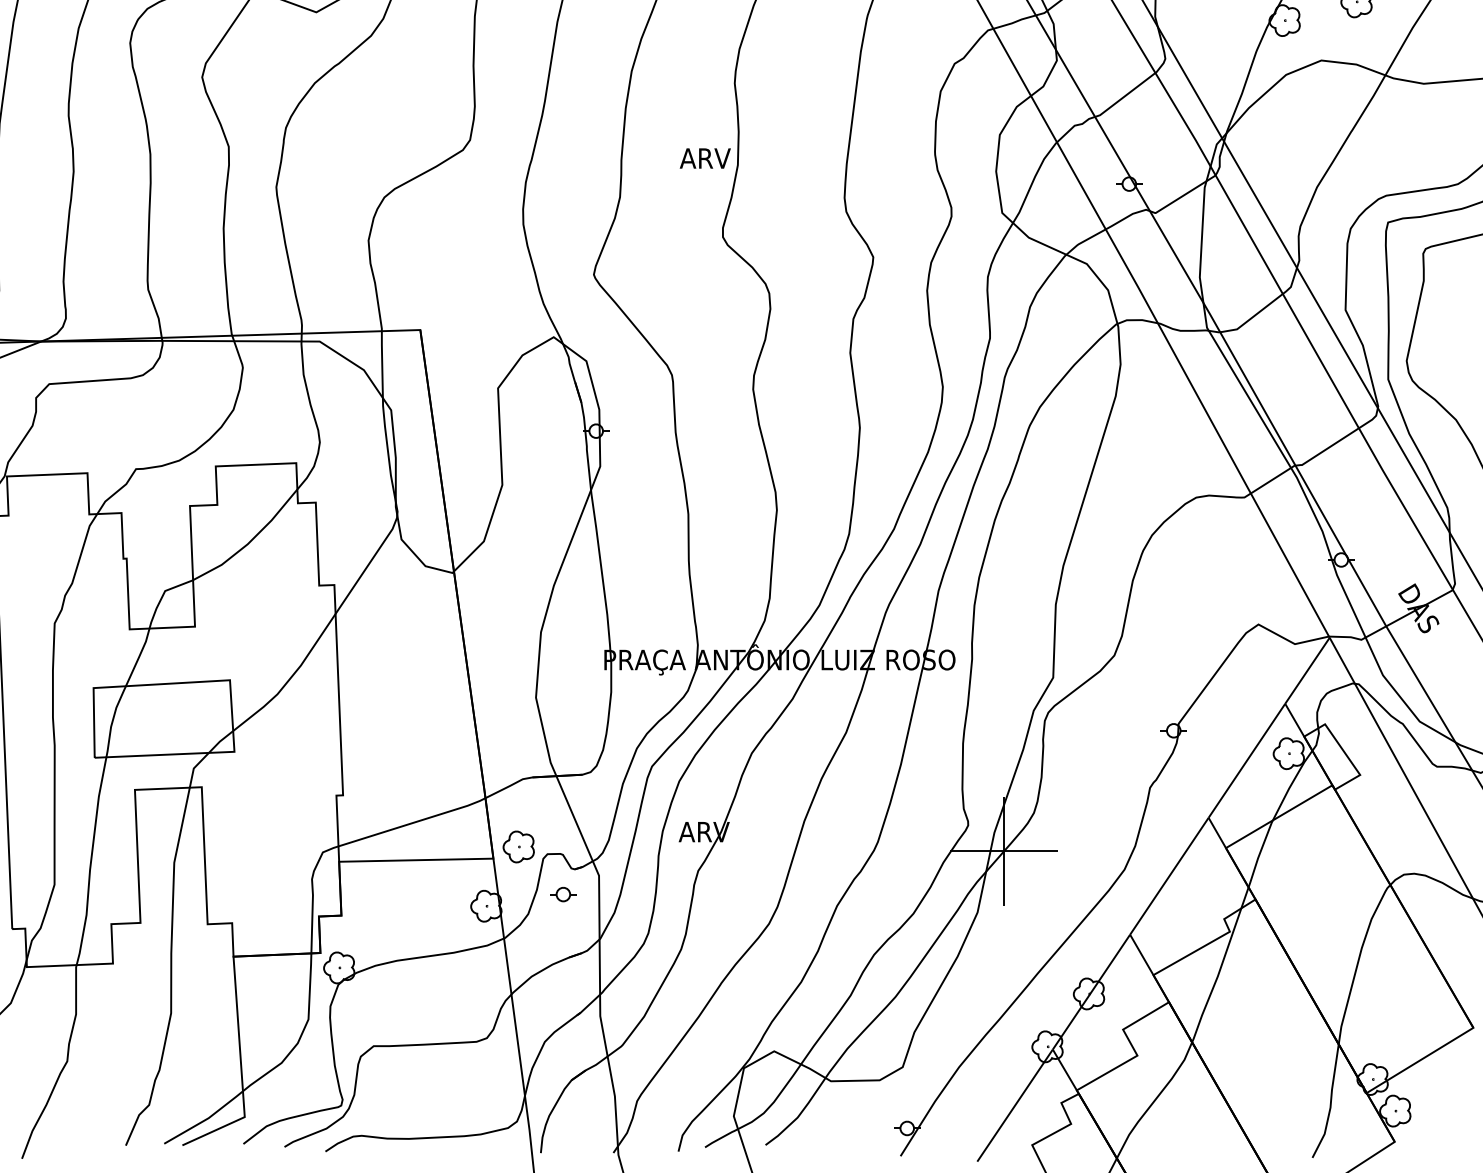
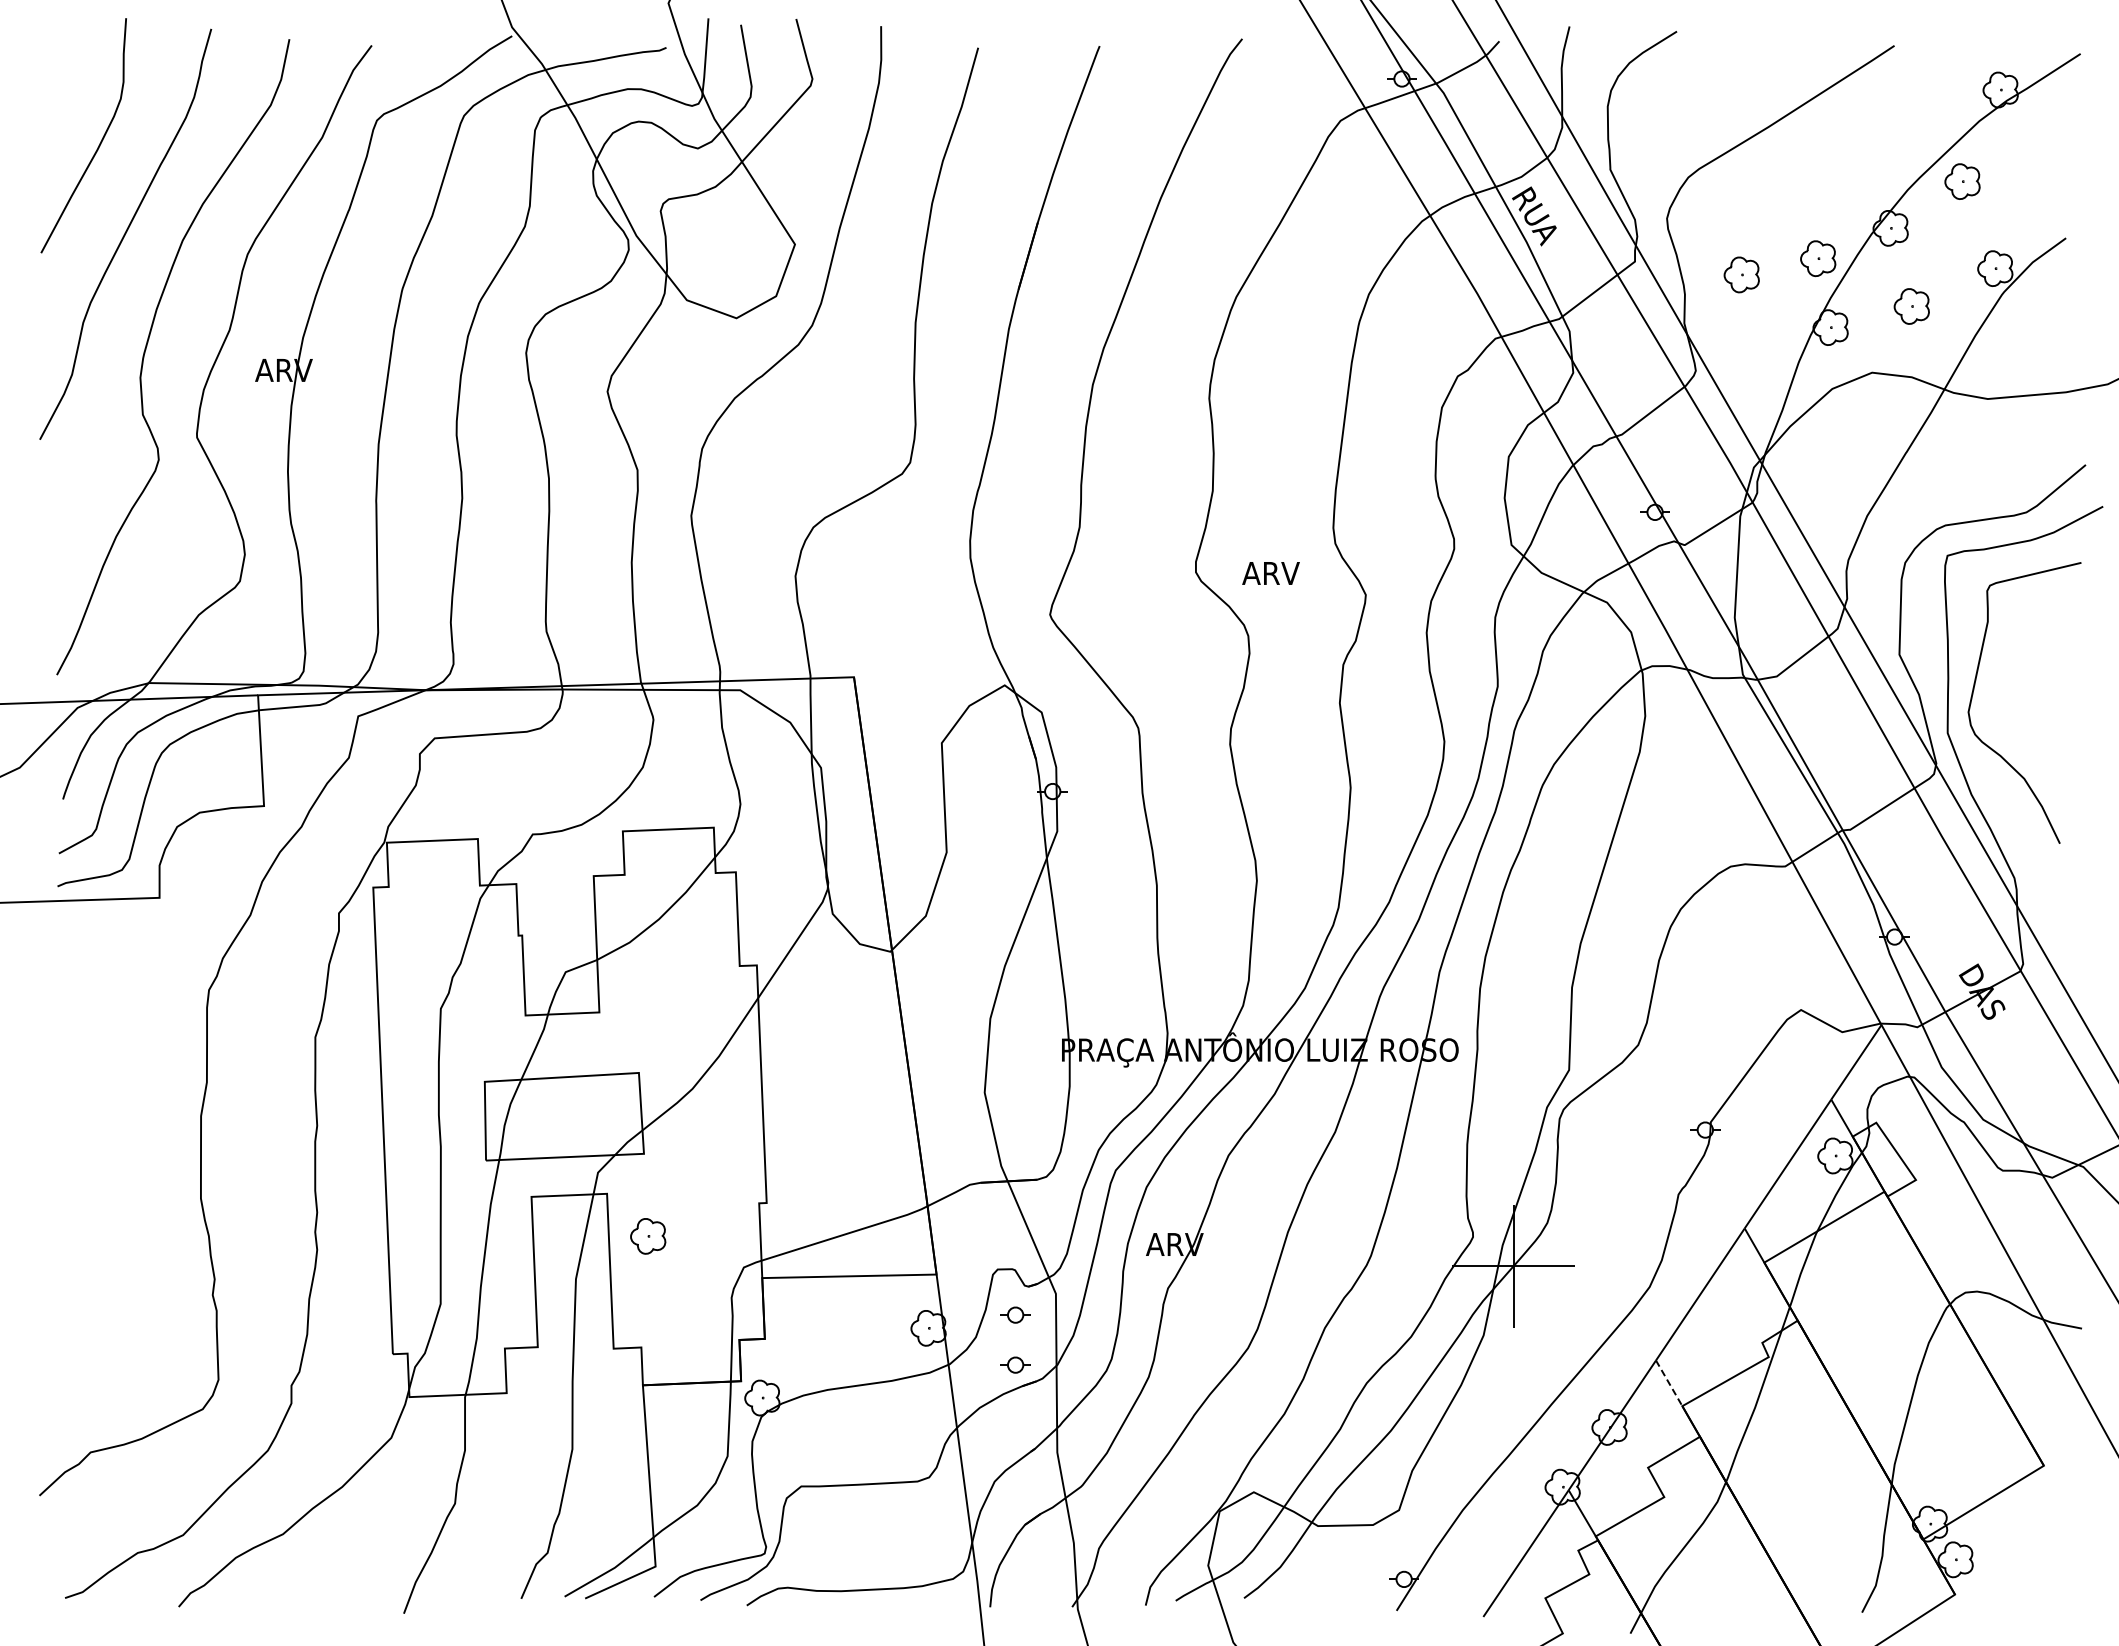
text: (704, 158) -> (1270, 573), moved
part: (519, 847) -> (648, 1236), moved
part: (563, 938) -> (1015, 1364), added
line: (1142, 955) -> (1669, 1383), solid -> dashed

